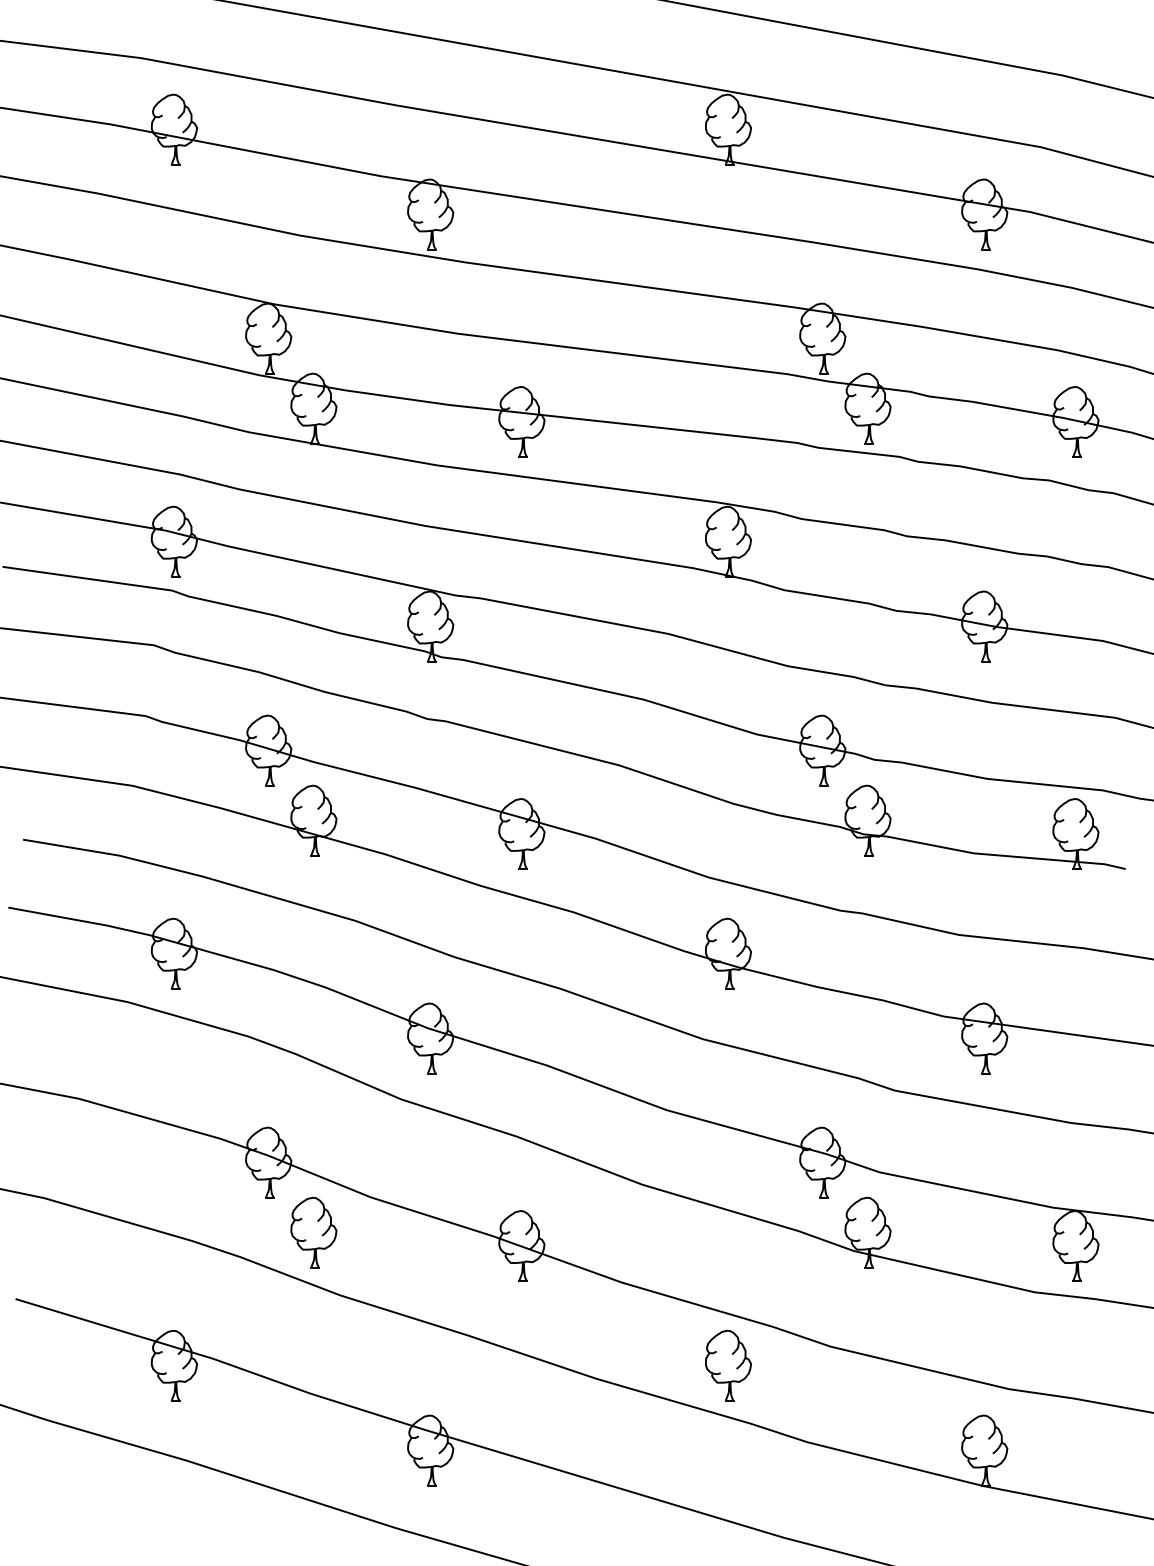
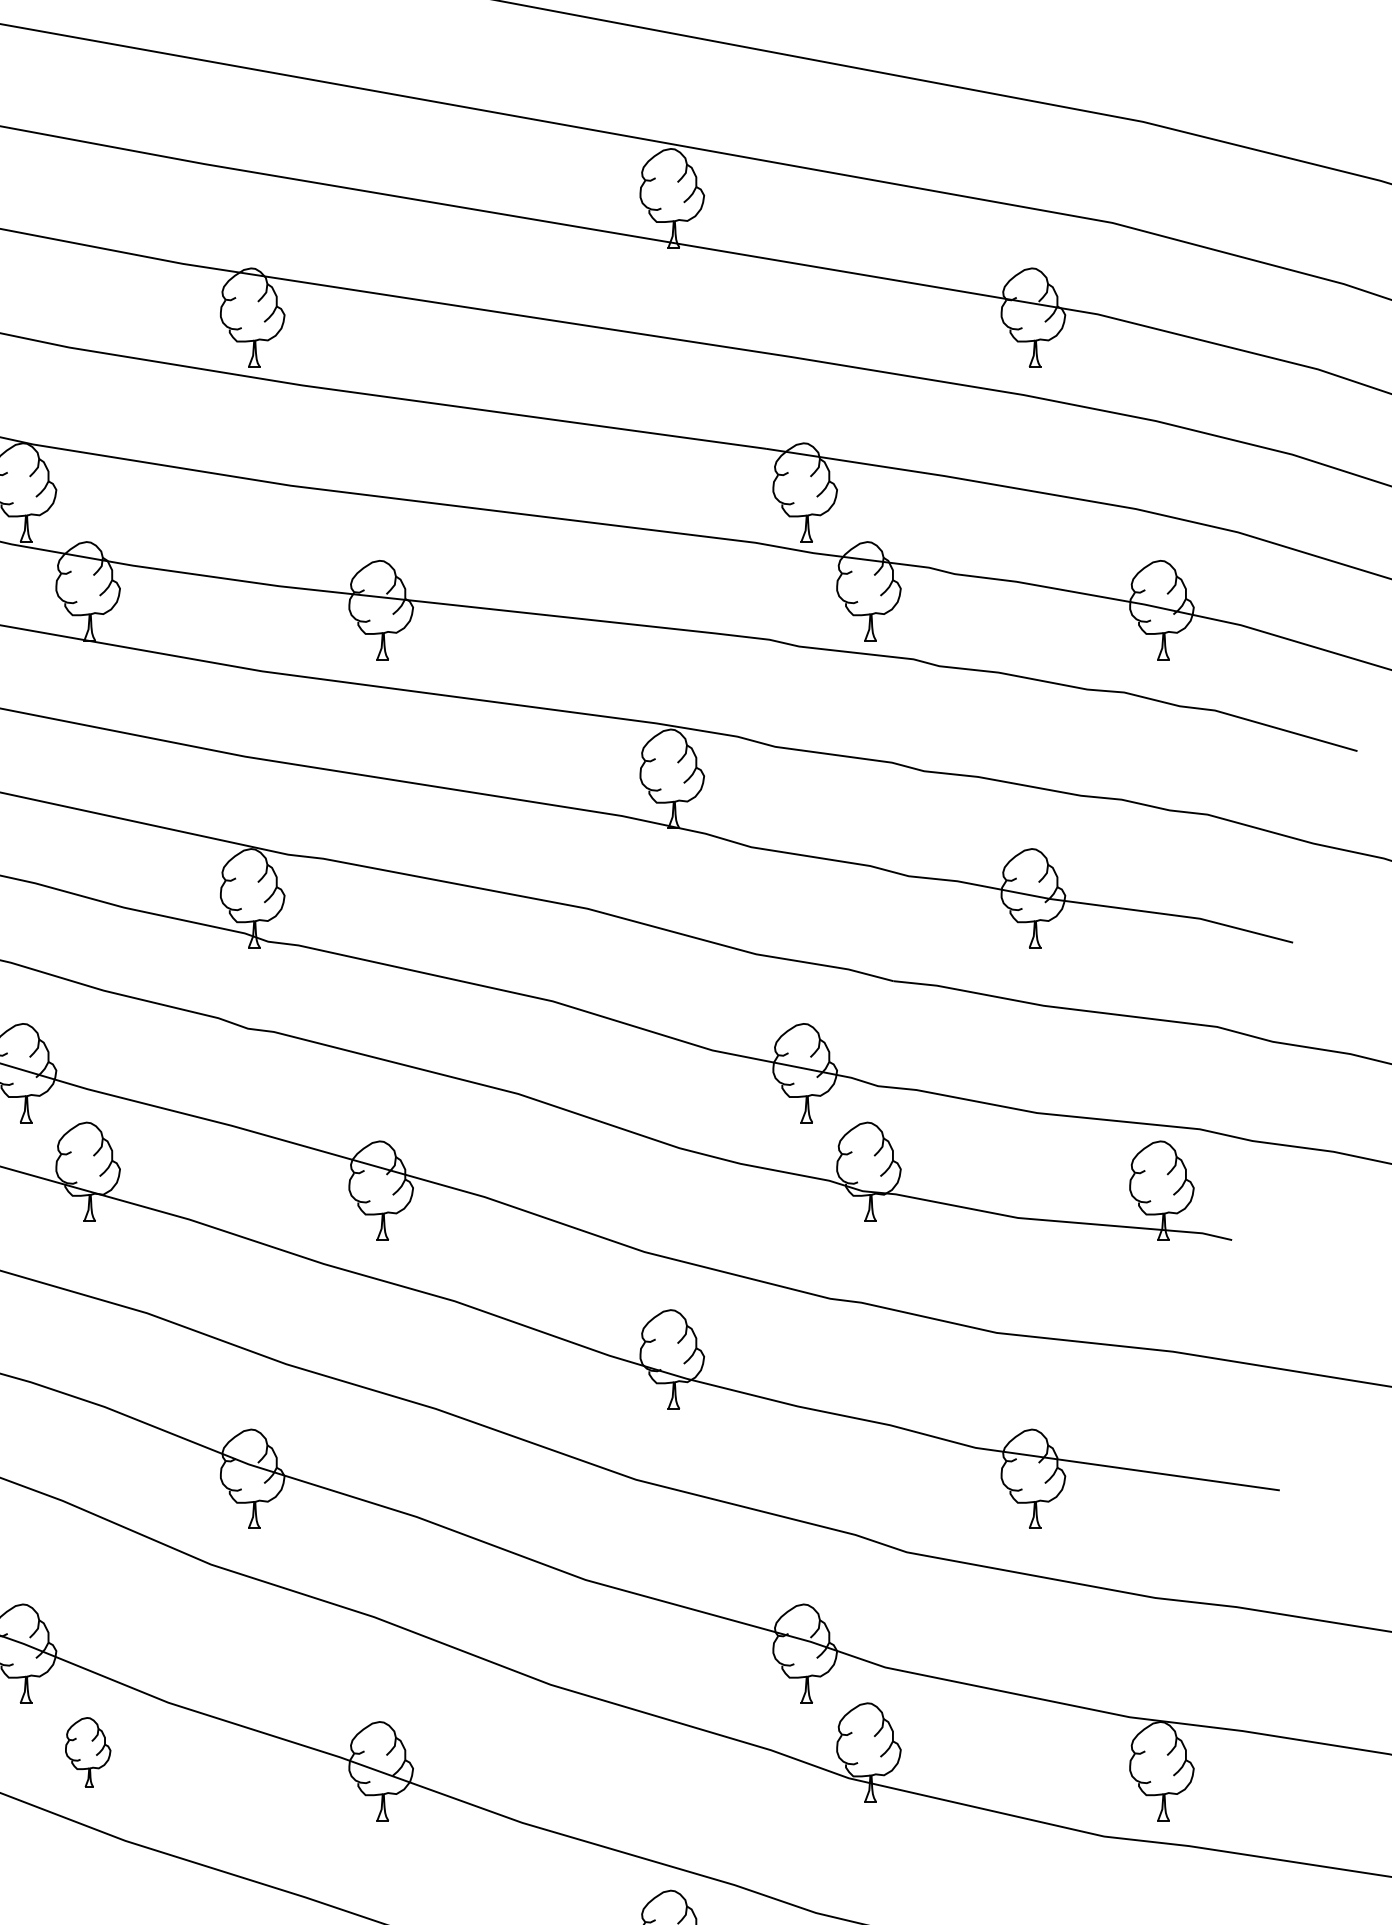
part: (313, 1232) -> (87, 1752), size x0.7

